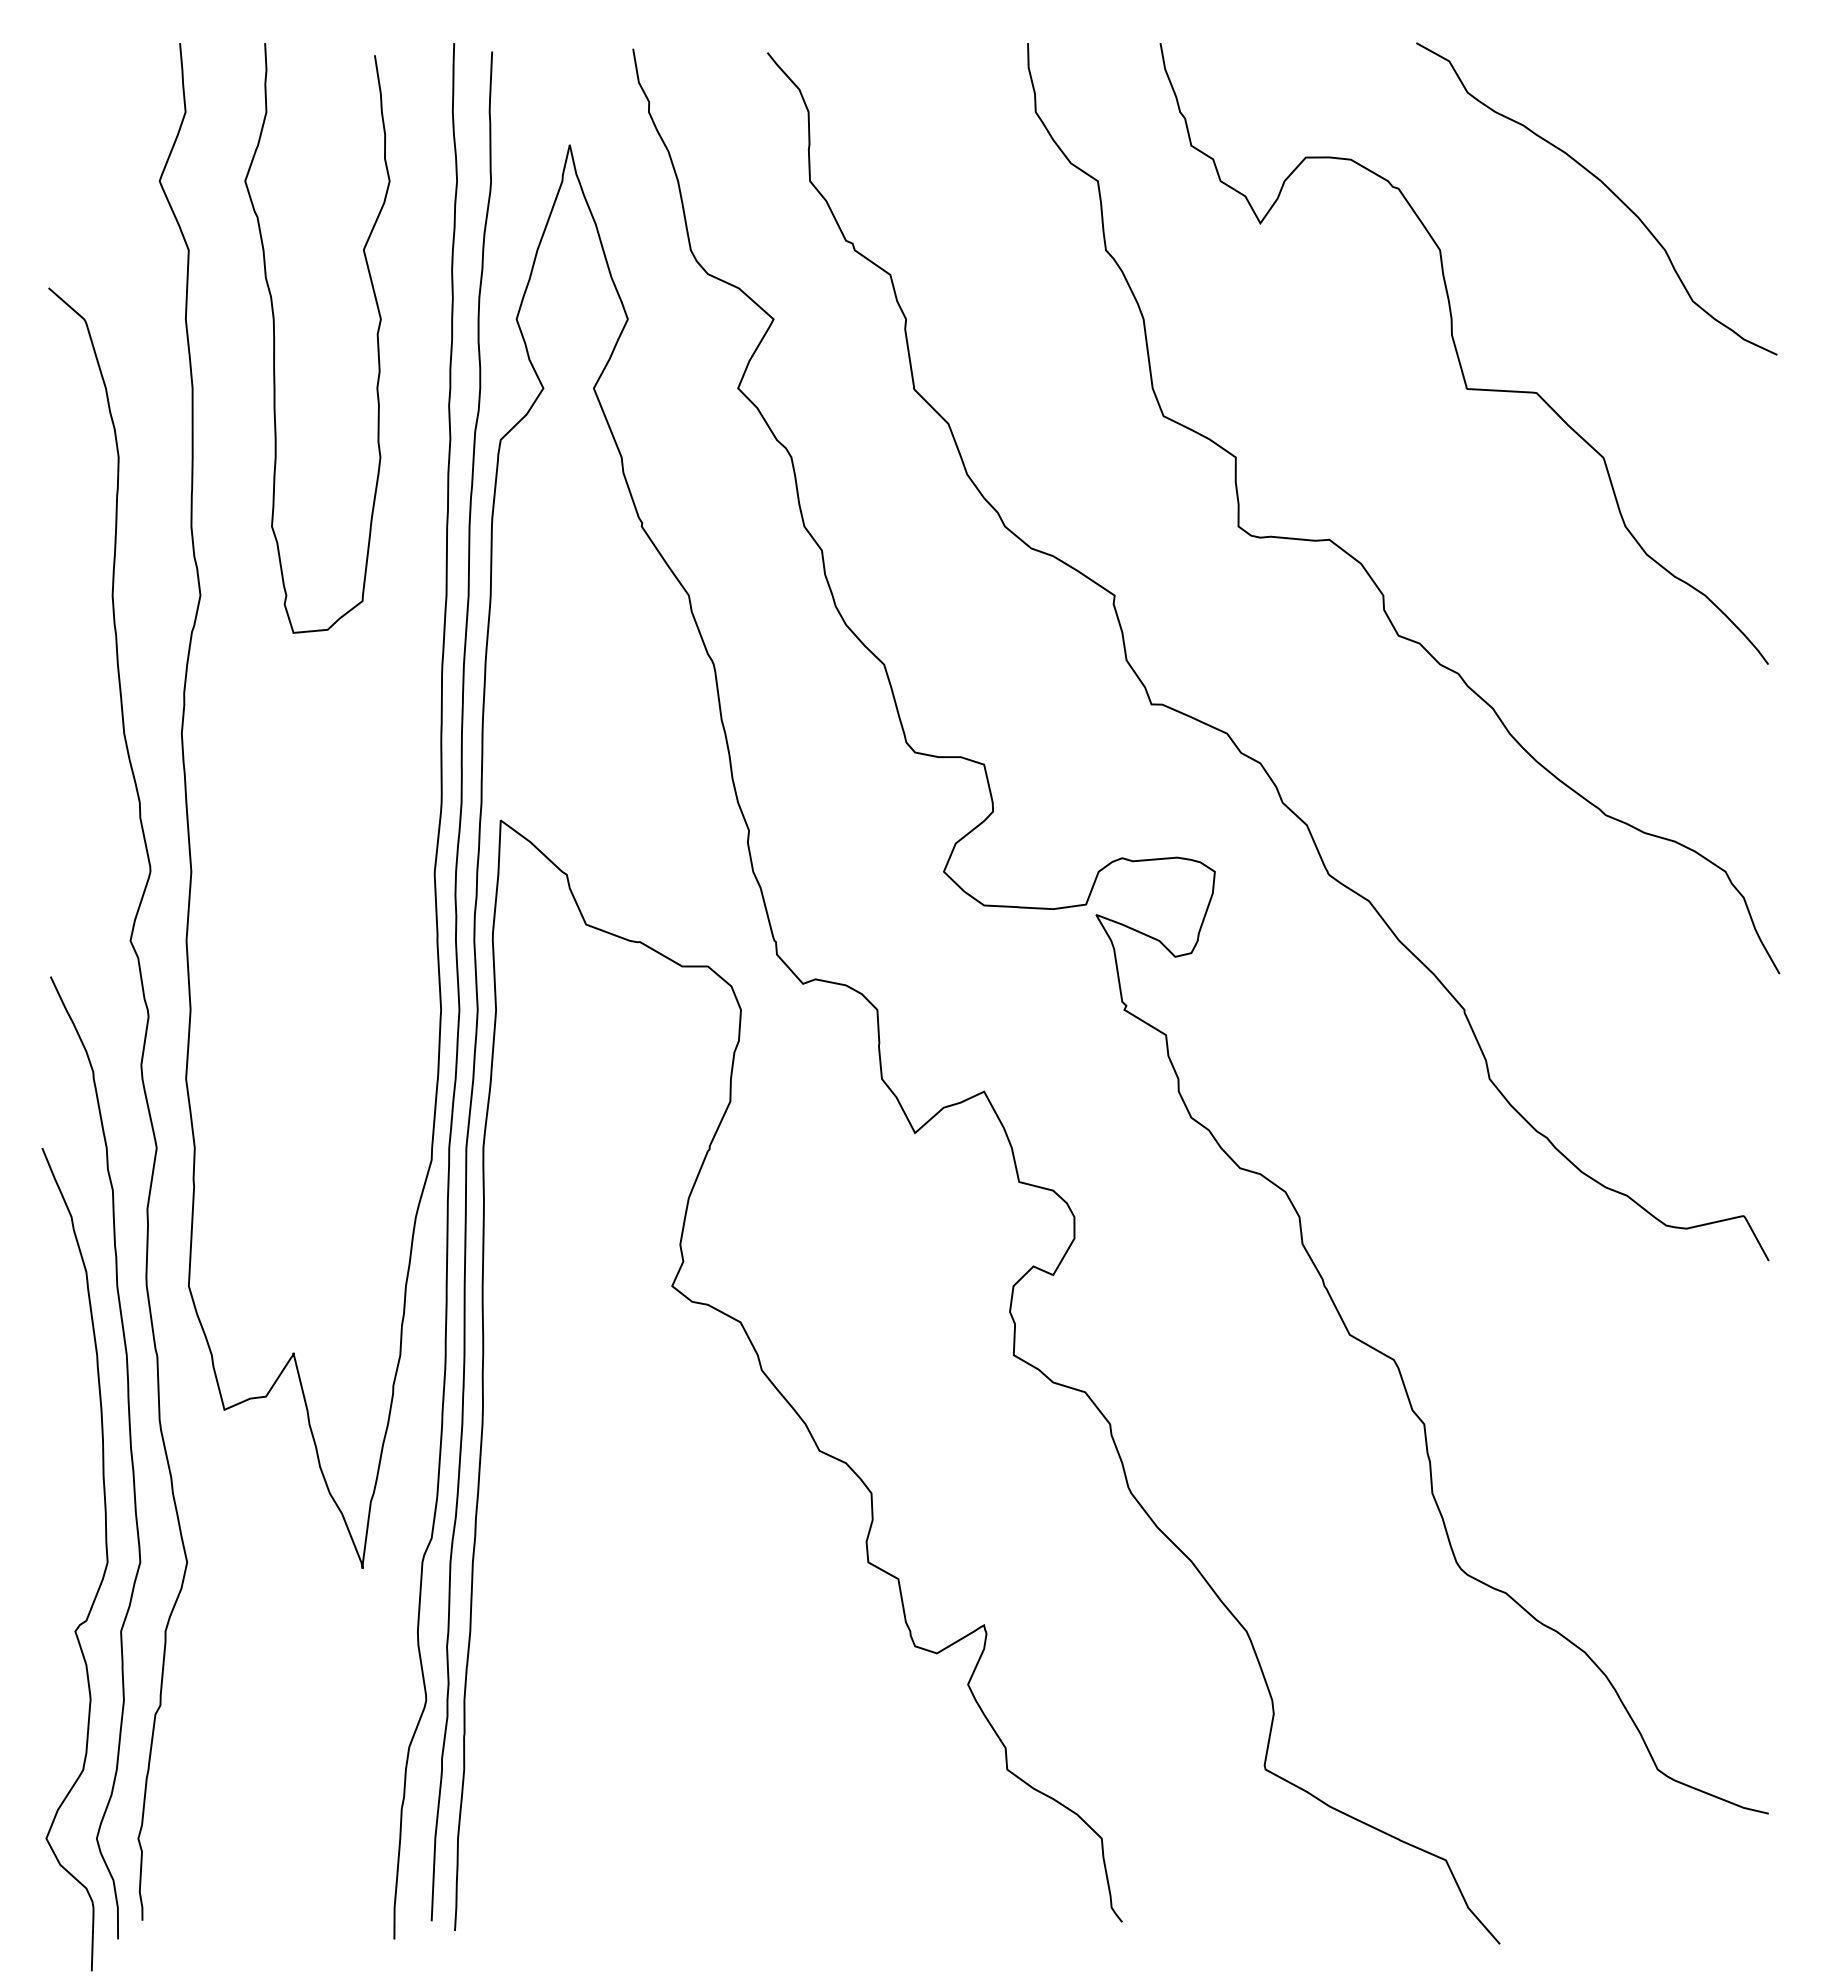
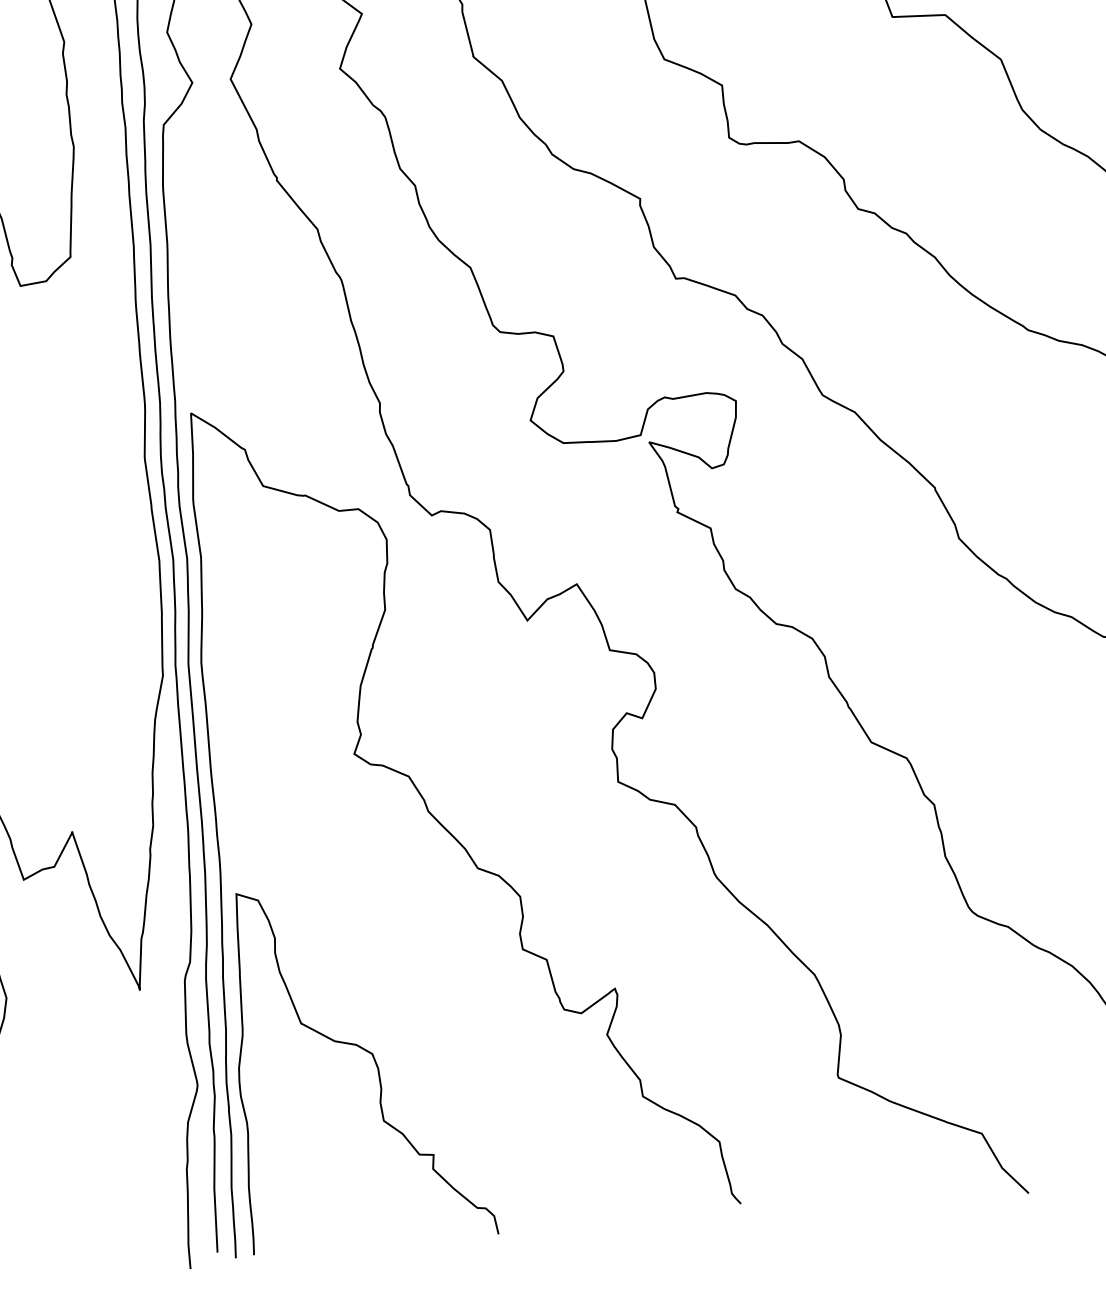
curve: (650, 1676) -> (365, 1051), added

